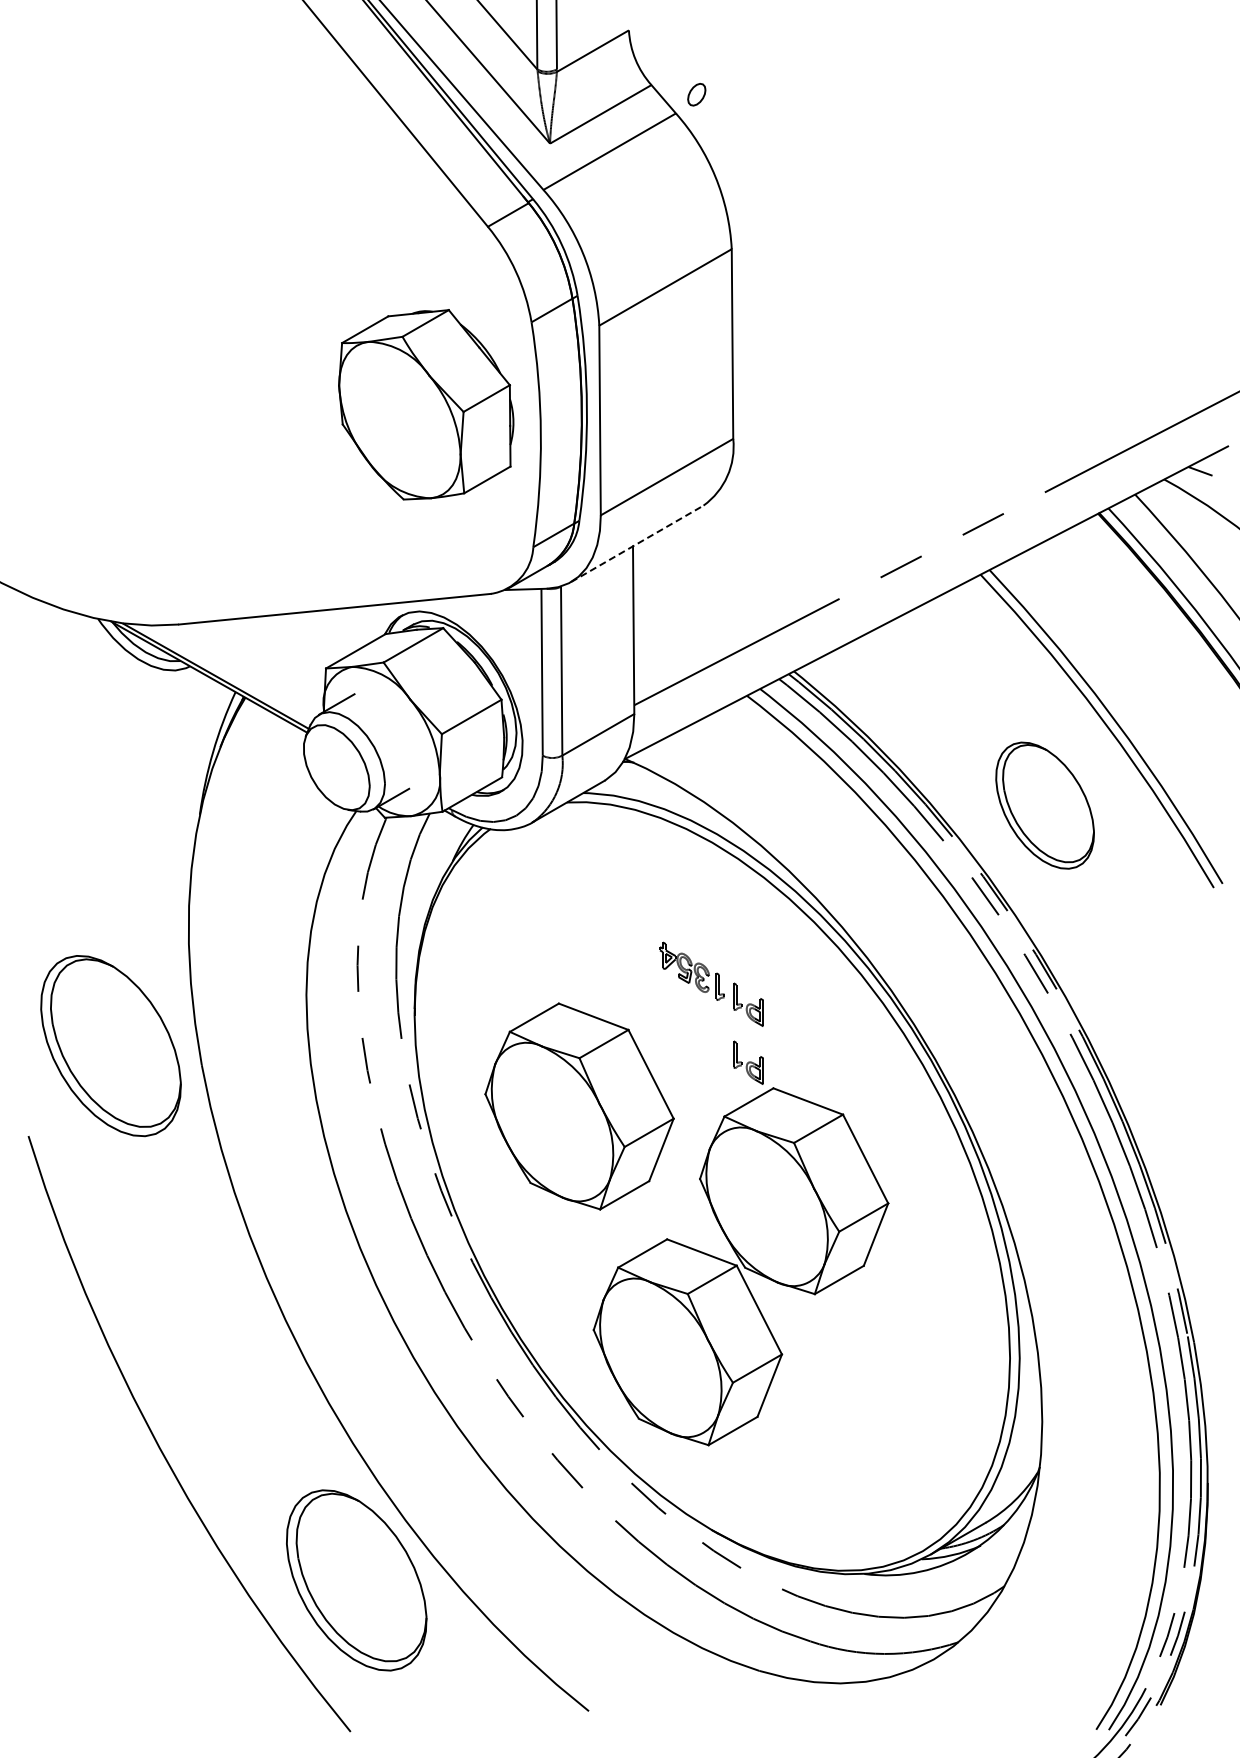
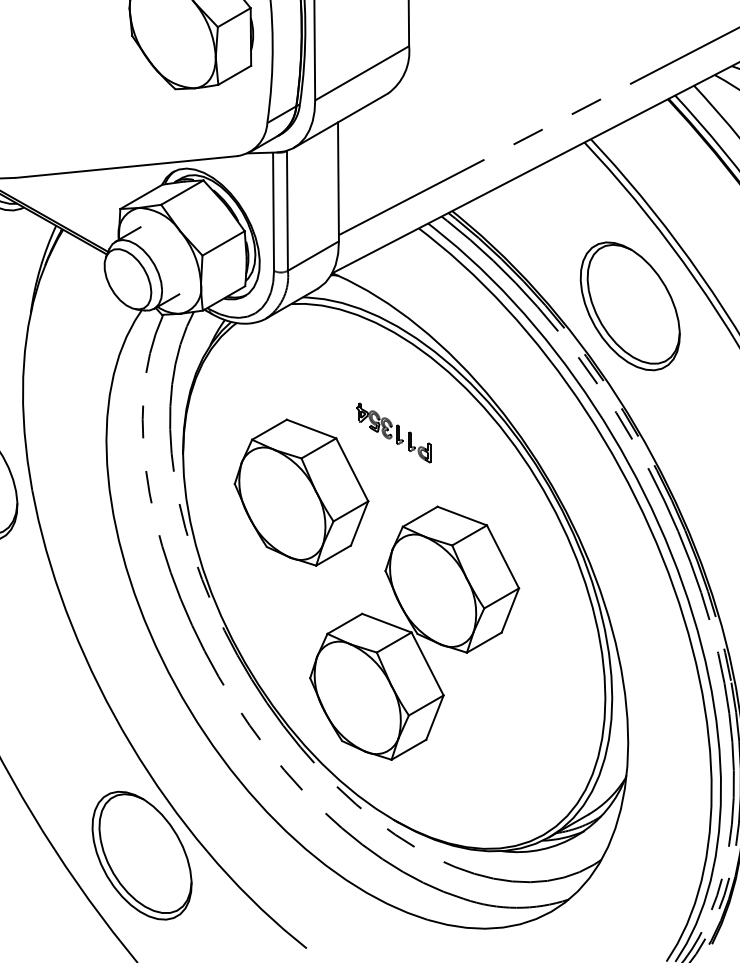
line: (637, 543) -> (341, 120), dashed -> solid
part: (1044, 805) -> (629, 306), size x1.43
part: (748, 1062) -> (419, 488), removed
part: (579, 1106) -> (301, 492), moved

